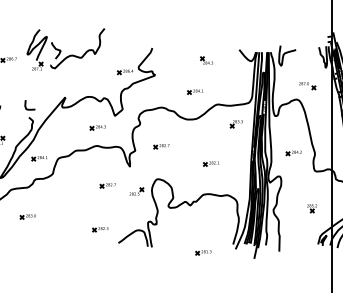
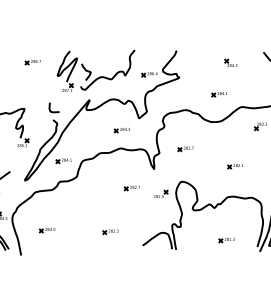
part: (65, 49) -> (95, 71), moved
part: (27, 216) -> (46, 230), moved
part: (100, 229) -> (110, 232), moved
part: (203, 252) -> (226, 240), moved

